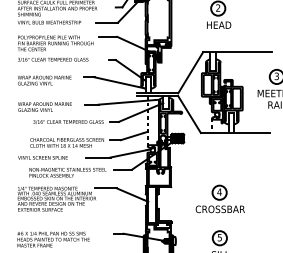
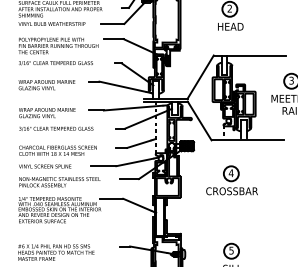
text: (68, 121) -> (56, 128), moved
text: (66, 142) -> (57, 150), moved
text: (67, 172) -> (59, 181), moved
part: (219, 198) -> (231, 179), moved

